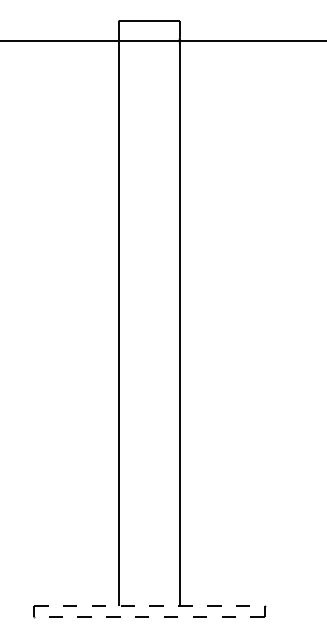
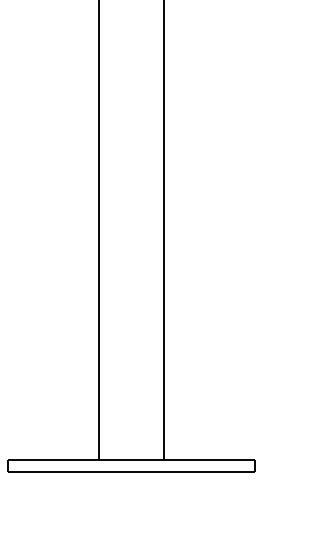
line: (149, 605) -> (131, 459), dashed -> solid
line: (148, 617) -> (130, 472), dashed -> solid

